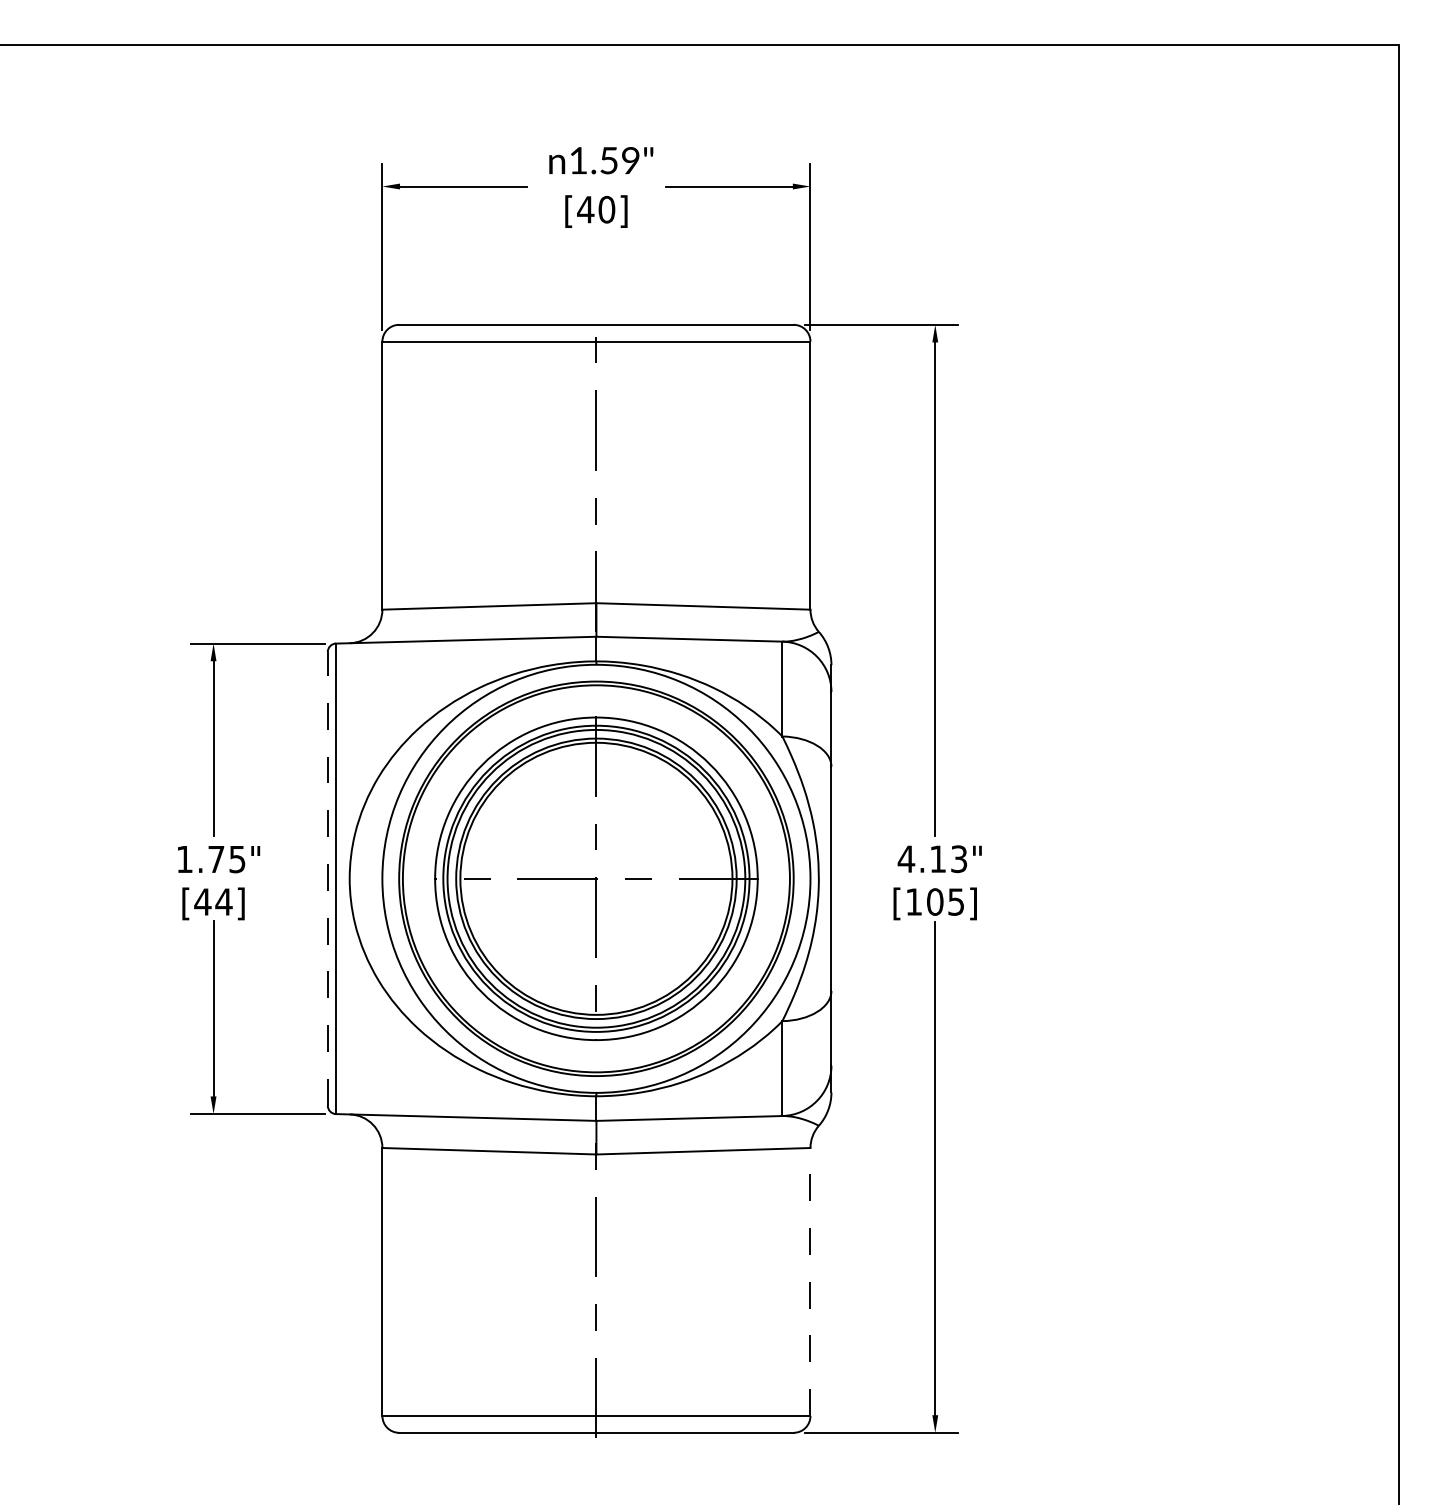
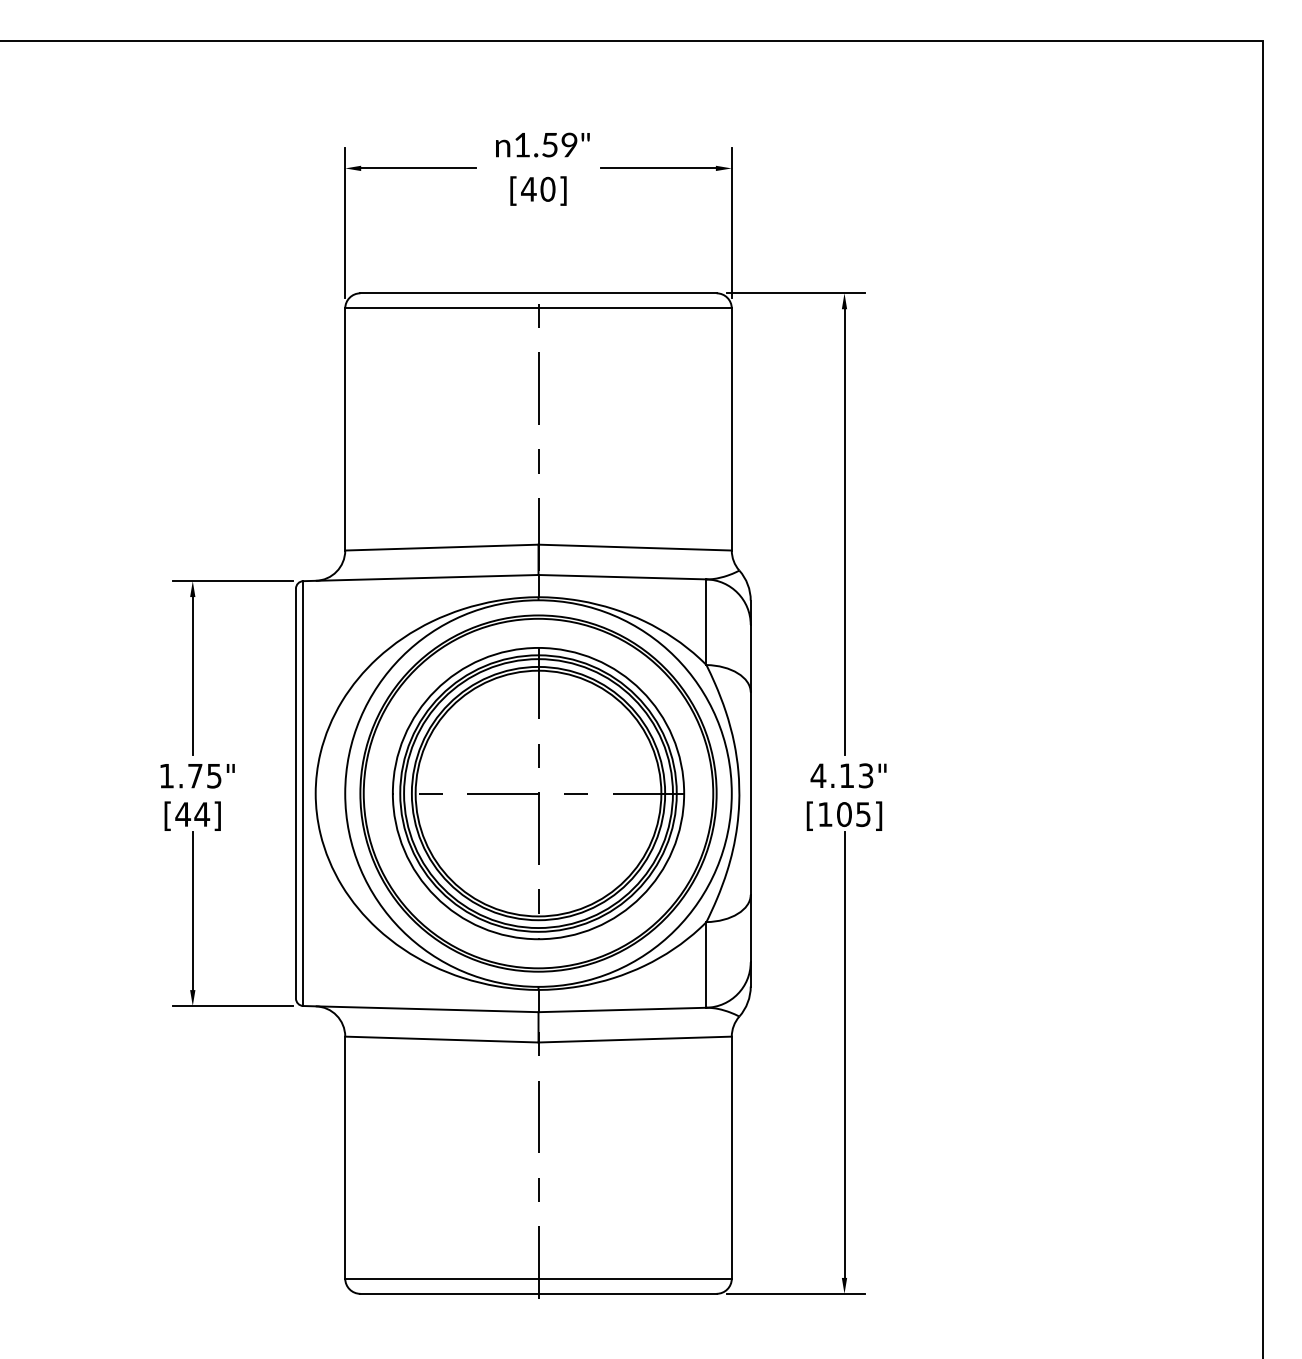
line: (327, 878) -> (295, 793), dashed -> solid
line: (810, 1281) -> (731, 1157), dashed -> solid

